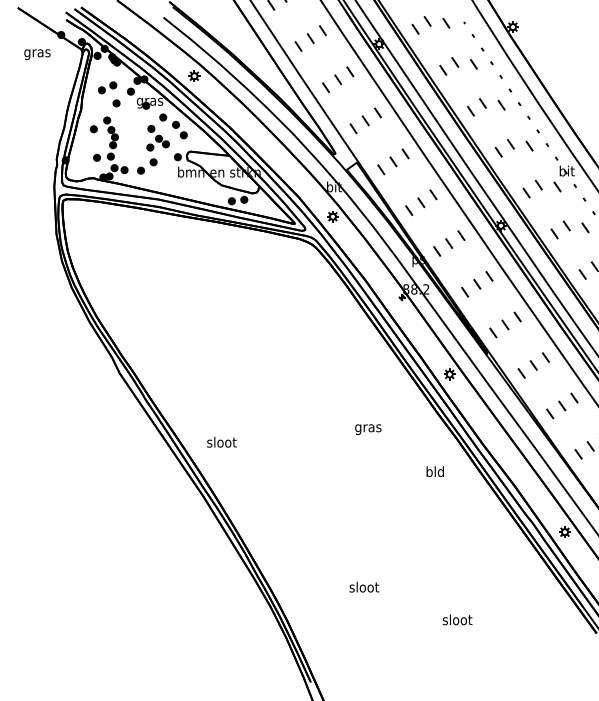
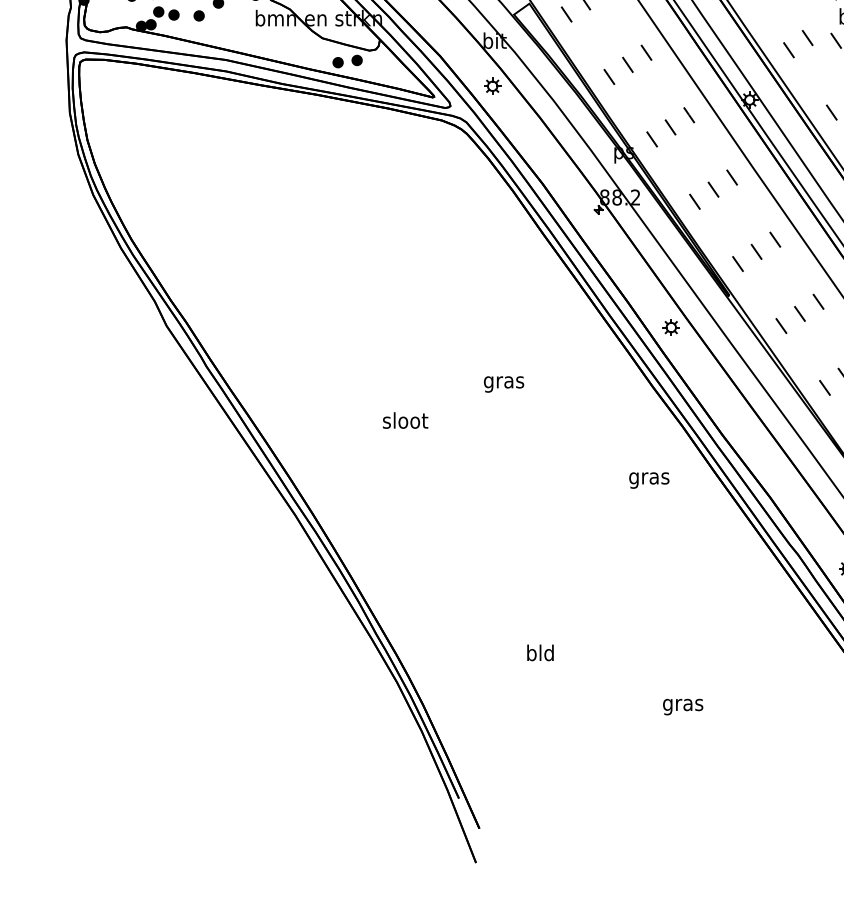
text: (368, 429) -> (504, 384), moved
text: (221, 441) -> (404, 419), moved
text: (435, 472) -> (649, 477), bld -> gras
text: (364, 586) -> (540, 651), sloot -> bld
text: (457, 620) -> (683, 703), sloot -> gras

